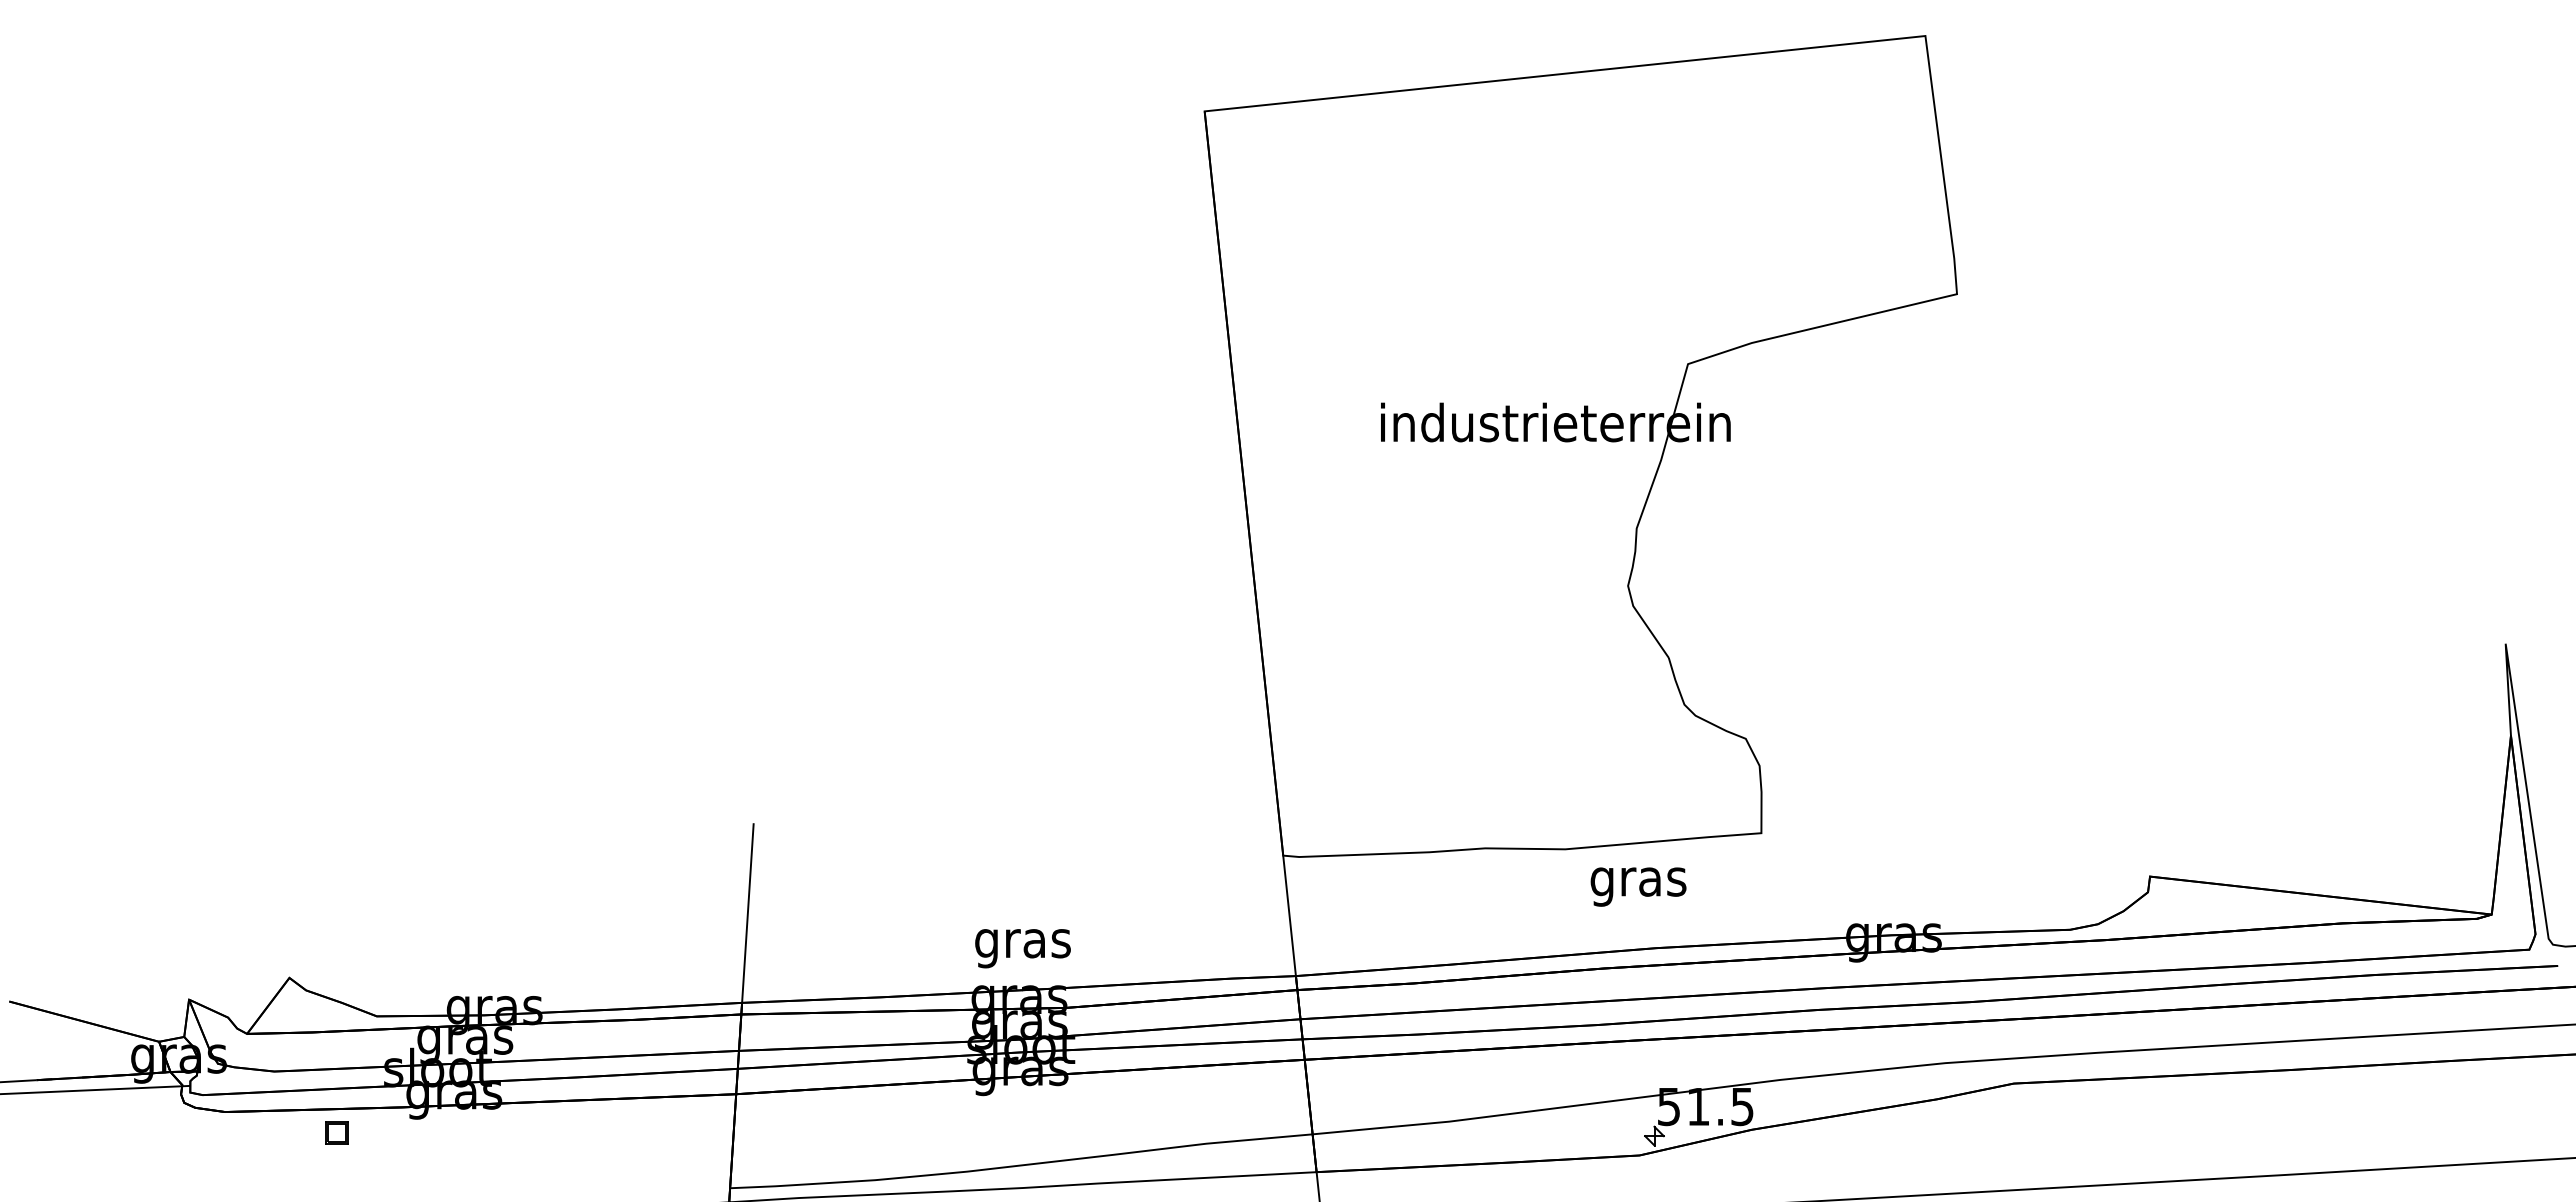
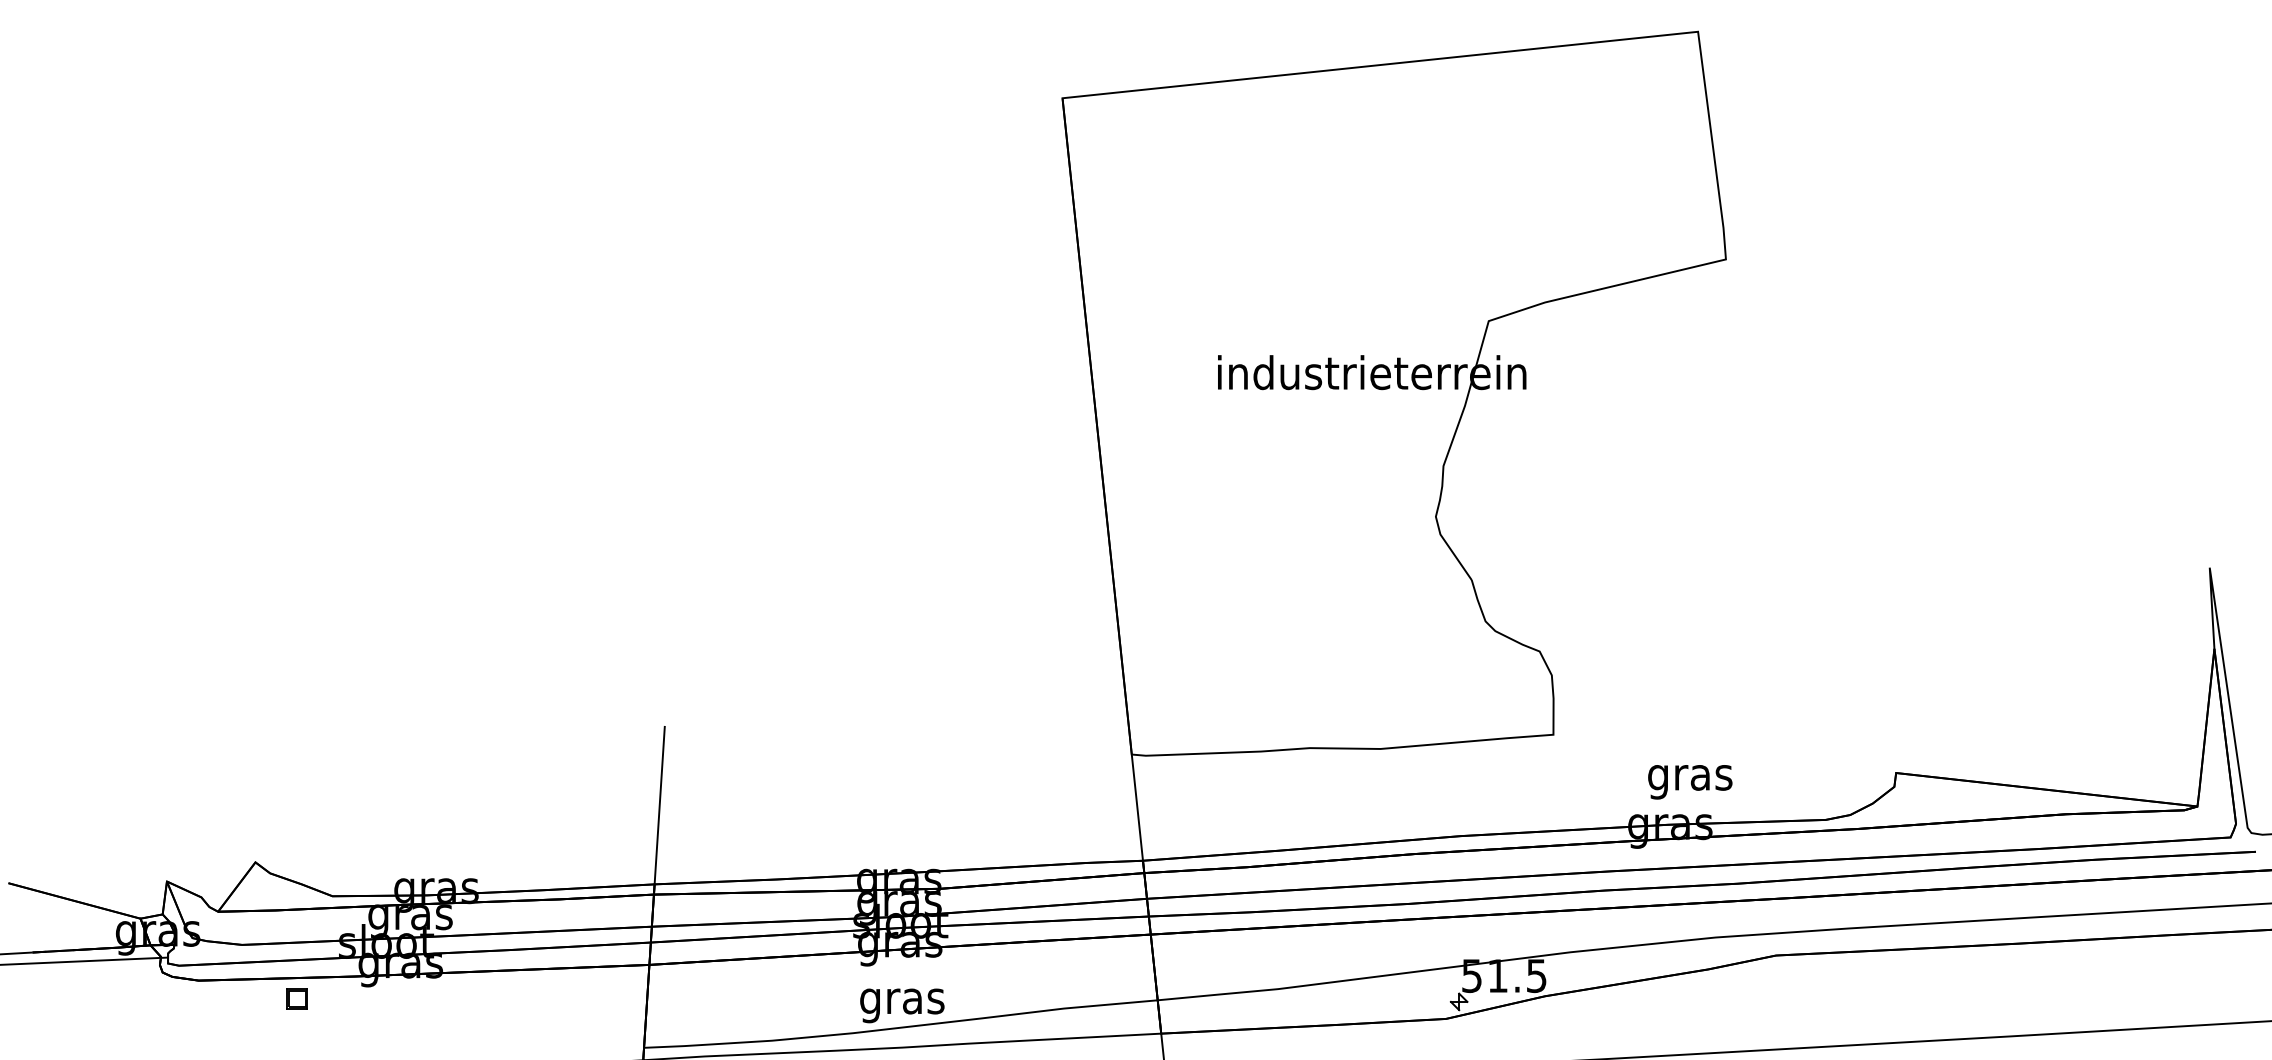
text: (1638, 886) -> (1690, 781), moved
text: (1022, 948) -> (901, 1005), moved

